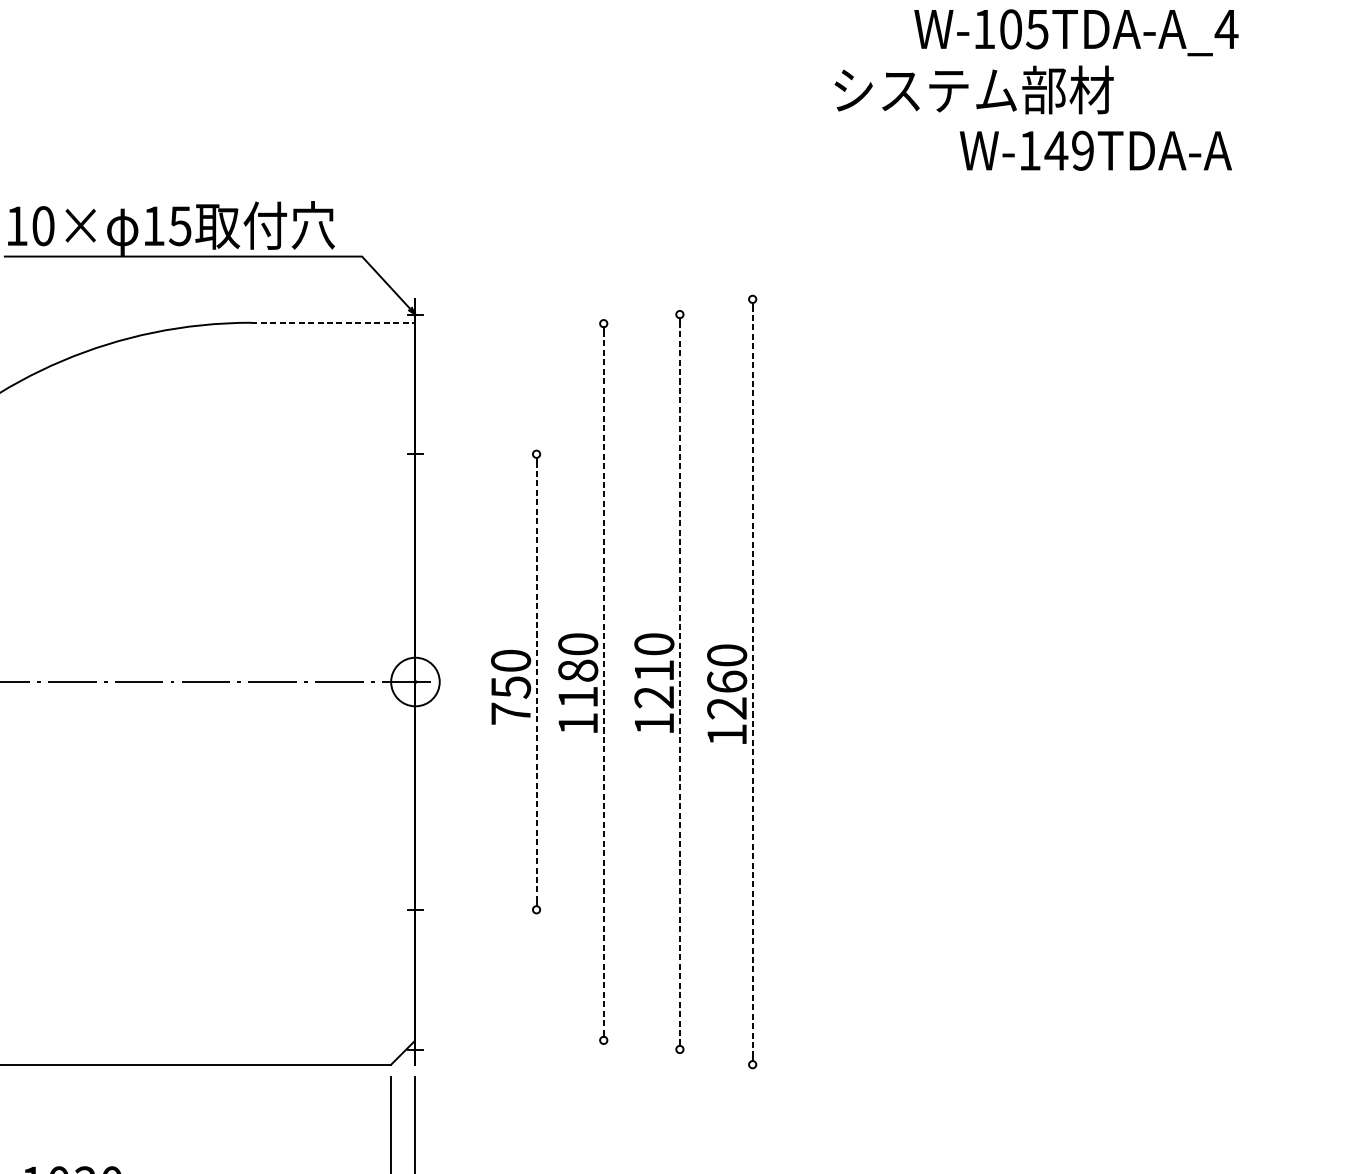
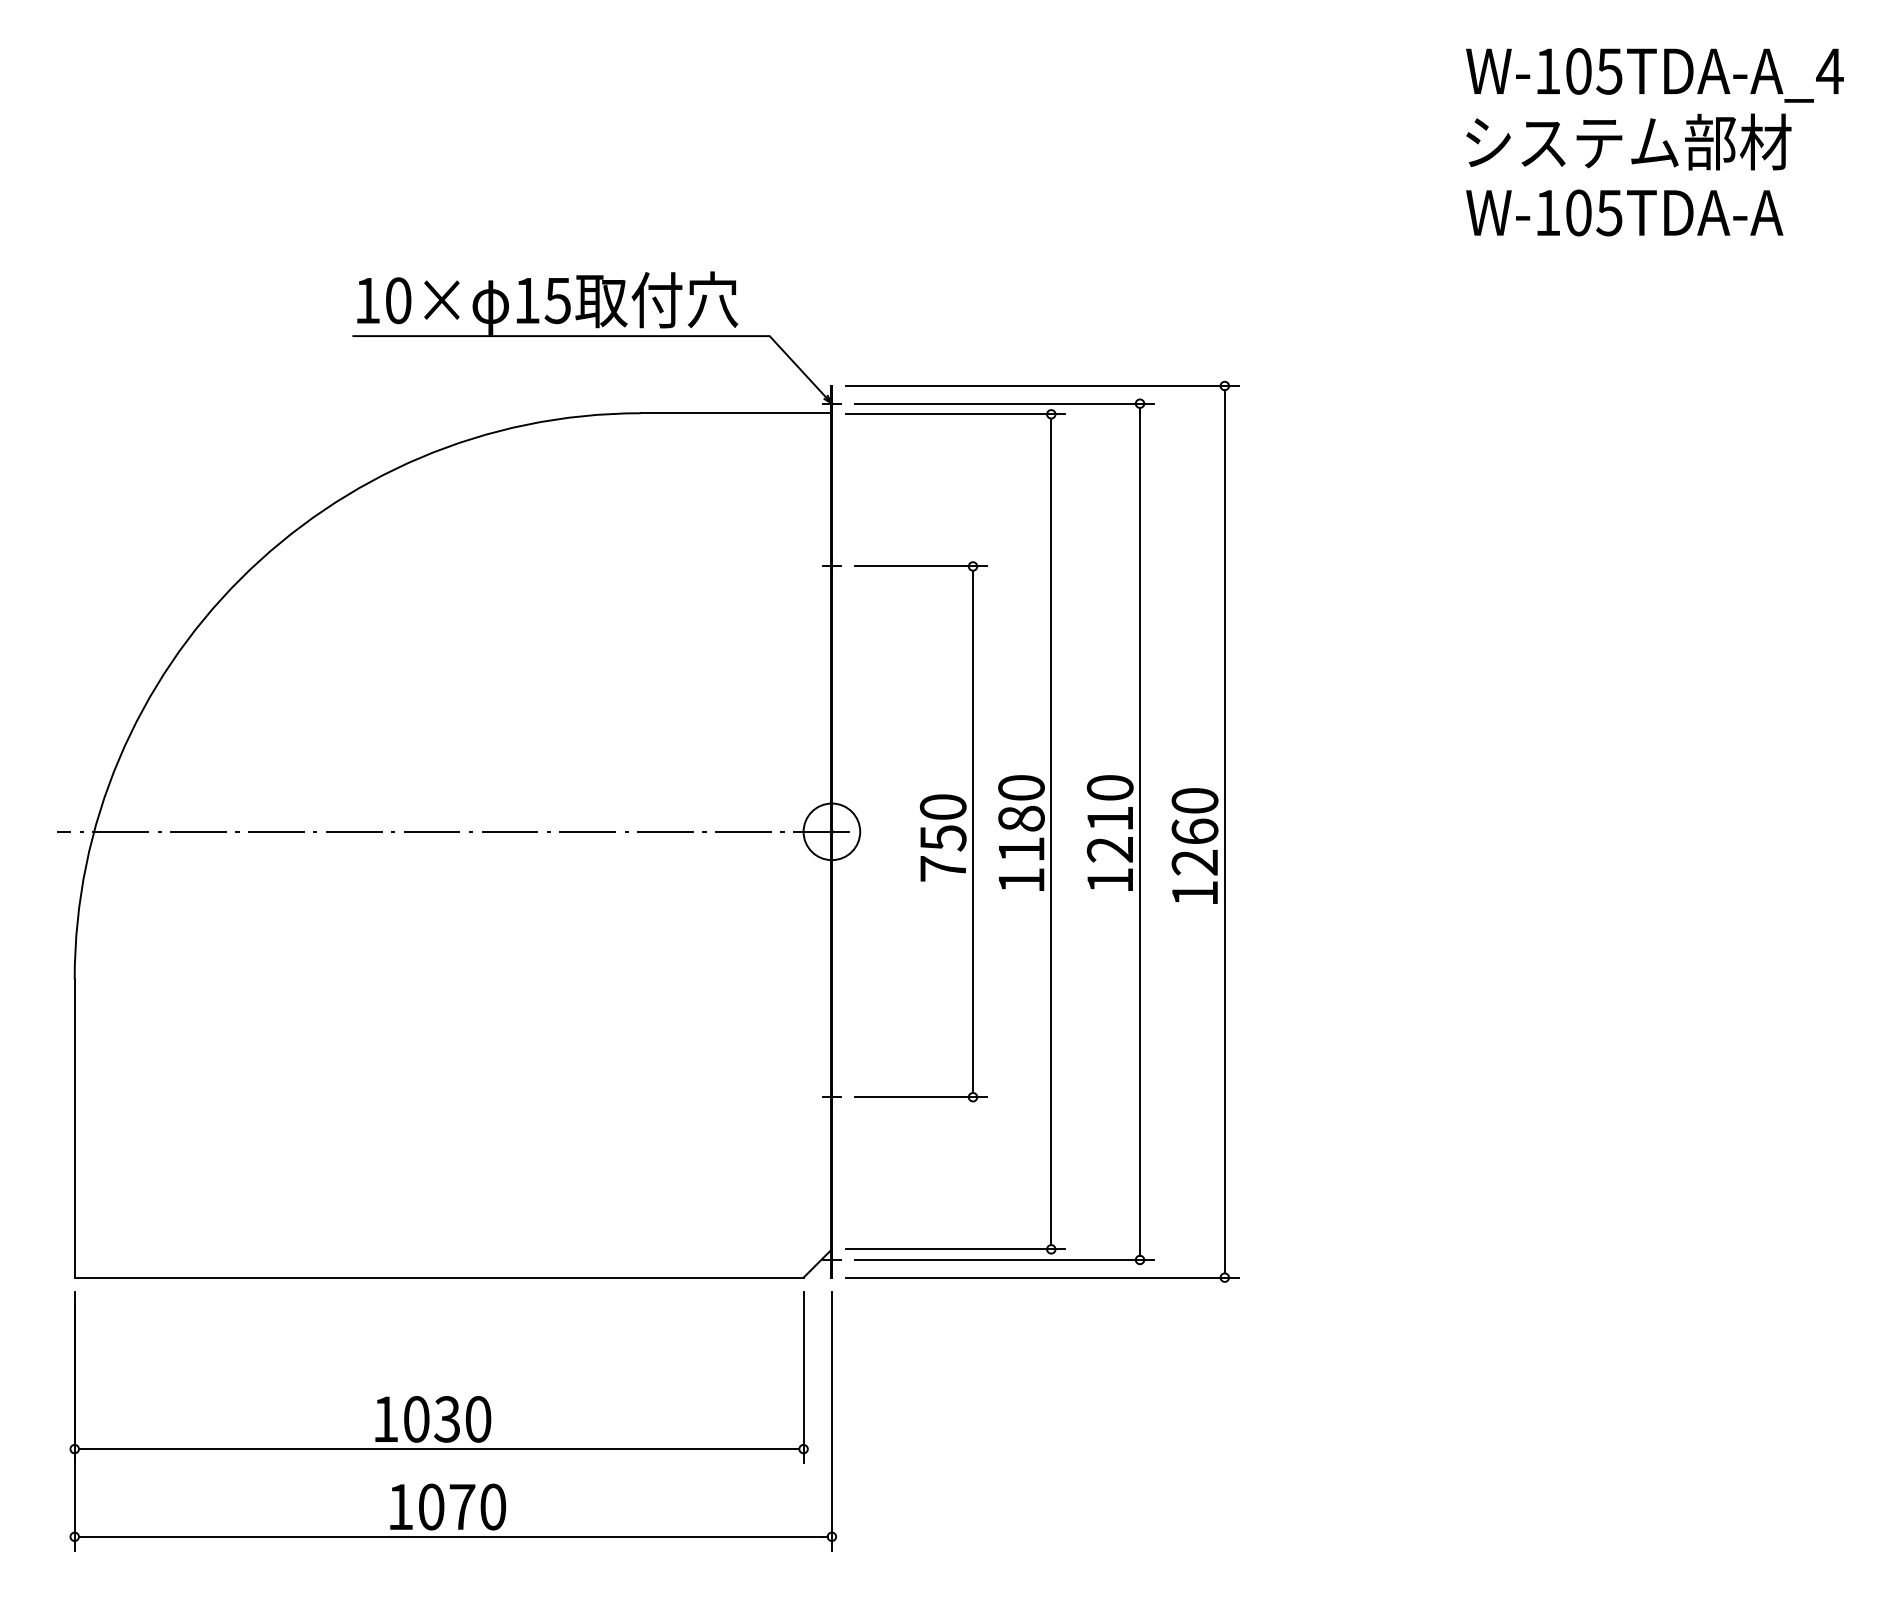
text: (1075, 32) -> (1654, 75), moved
text: (973, 89) -> (1628, 141), moved
text: (1069, 150) -> (1593, 212), W-149TDA-A -> W-105TDA-A
line: (596, 299) -> (1042, 386), added
line: (563, 314) -> (1004, 403), added
line: (333, 322) -> (736, 413), dashed -> solid
line: (521, 323) -> (955, 414), added
line: (491, 454) -> (920, 566), added
line: (536, 681) -> (973, 831), dashed -> solid
line: (680, 681) -> (1140, 831), dashed -> solid
line: (752, 681) -> (1224, 831), dashed -> solid
line: (603, 682) -> (1051, 832), dashed -> solid
line: (491, 910) -> (920, 1097), added
line: (521, 1040) -> (955, 1249), added
line: (563, 1049) -> (1004, 1259), added
line: (596, 1064) -> (1042, 1277), added

